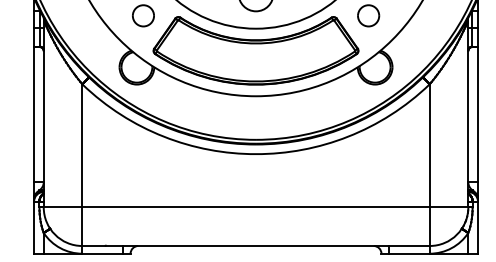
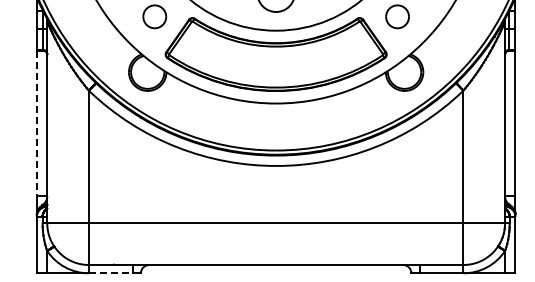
line: (33, 114) -> (36, 123), solid -> dashed
line: (102, 253) -> (110, 273), solid -> dashed

